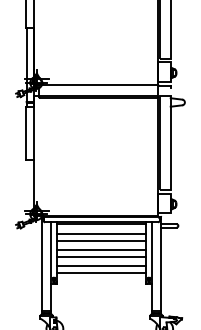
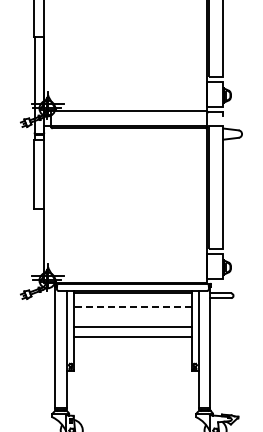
line: (101, 234) -> (132, 306), solid -> dashed
line: (101, 240) -> (132, 315), removed
line: (101, 266) -> (132, 348), removed
line: (101, 273) -> (132, 357), removed

